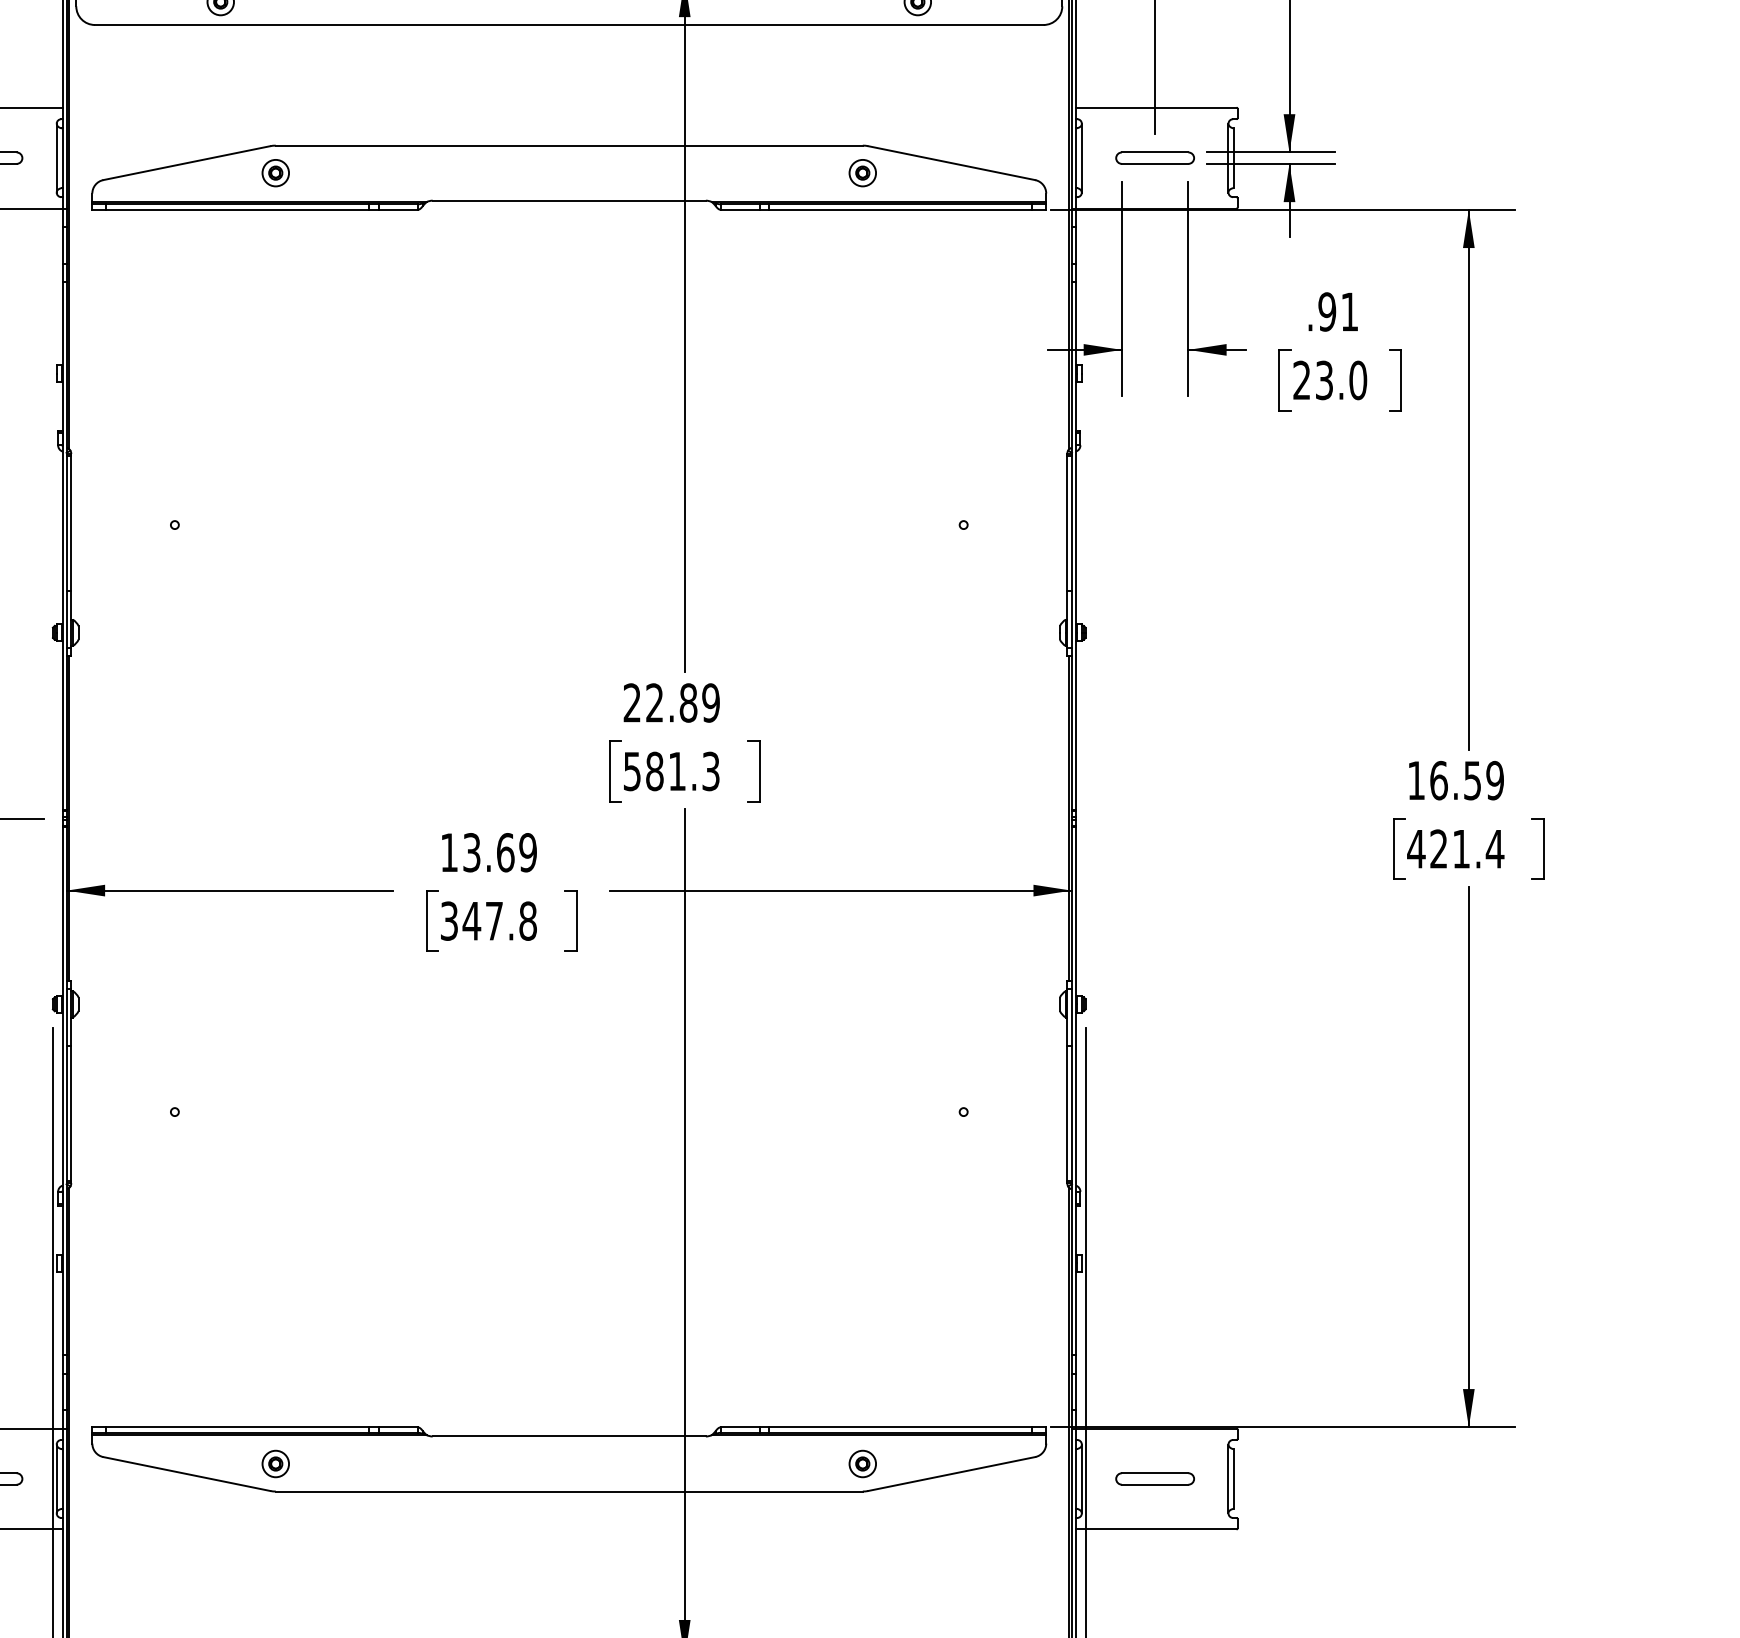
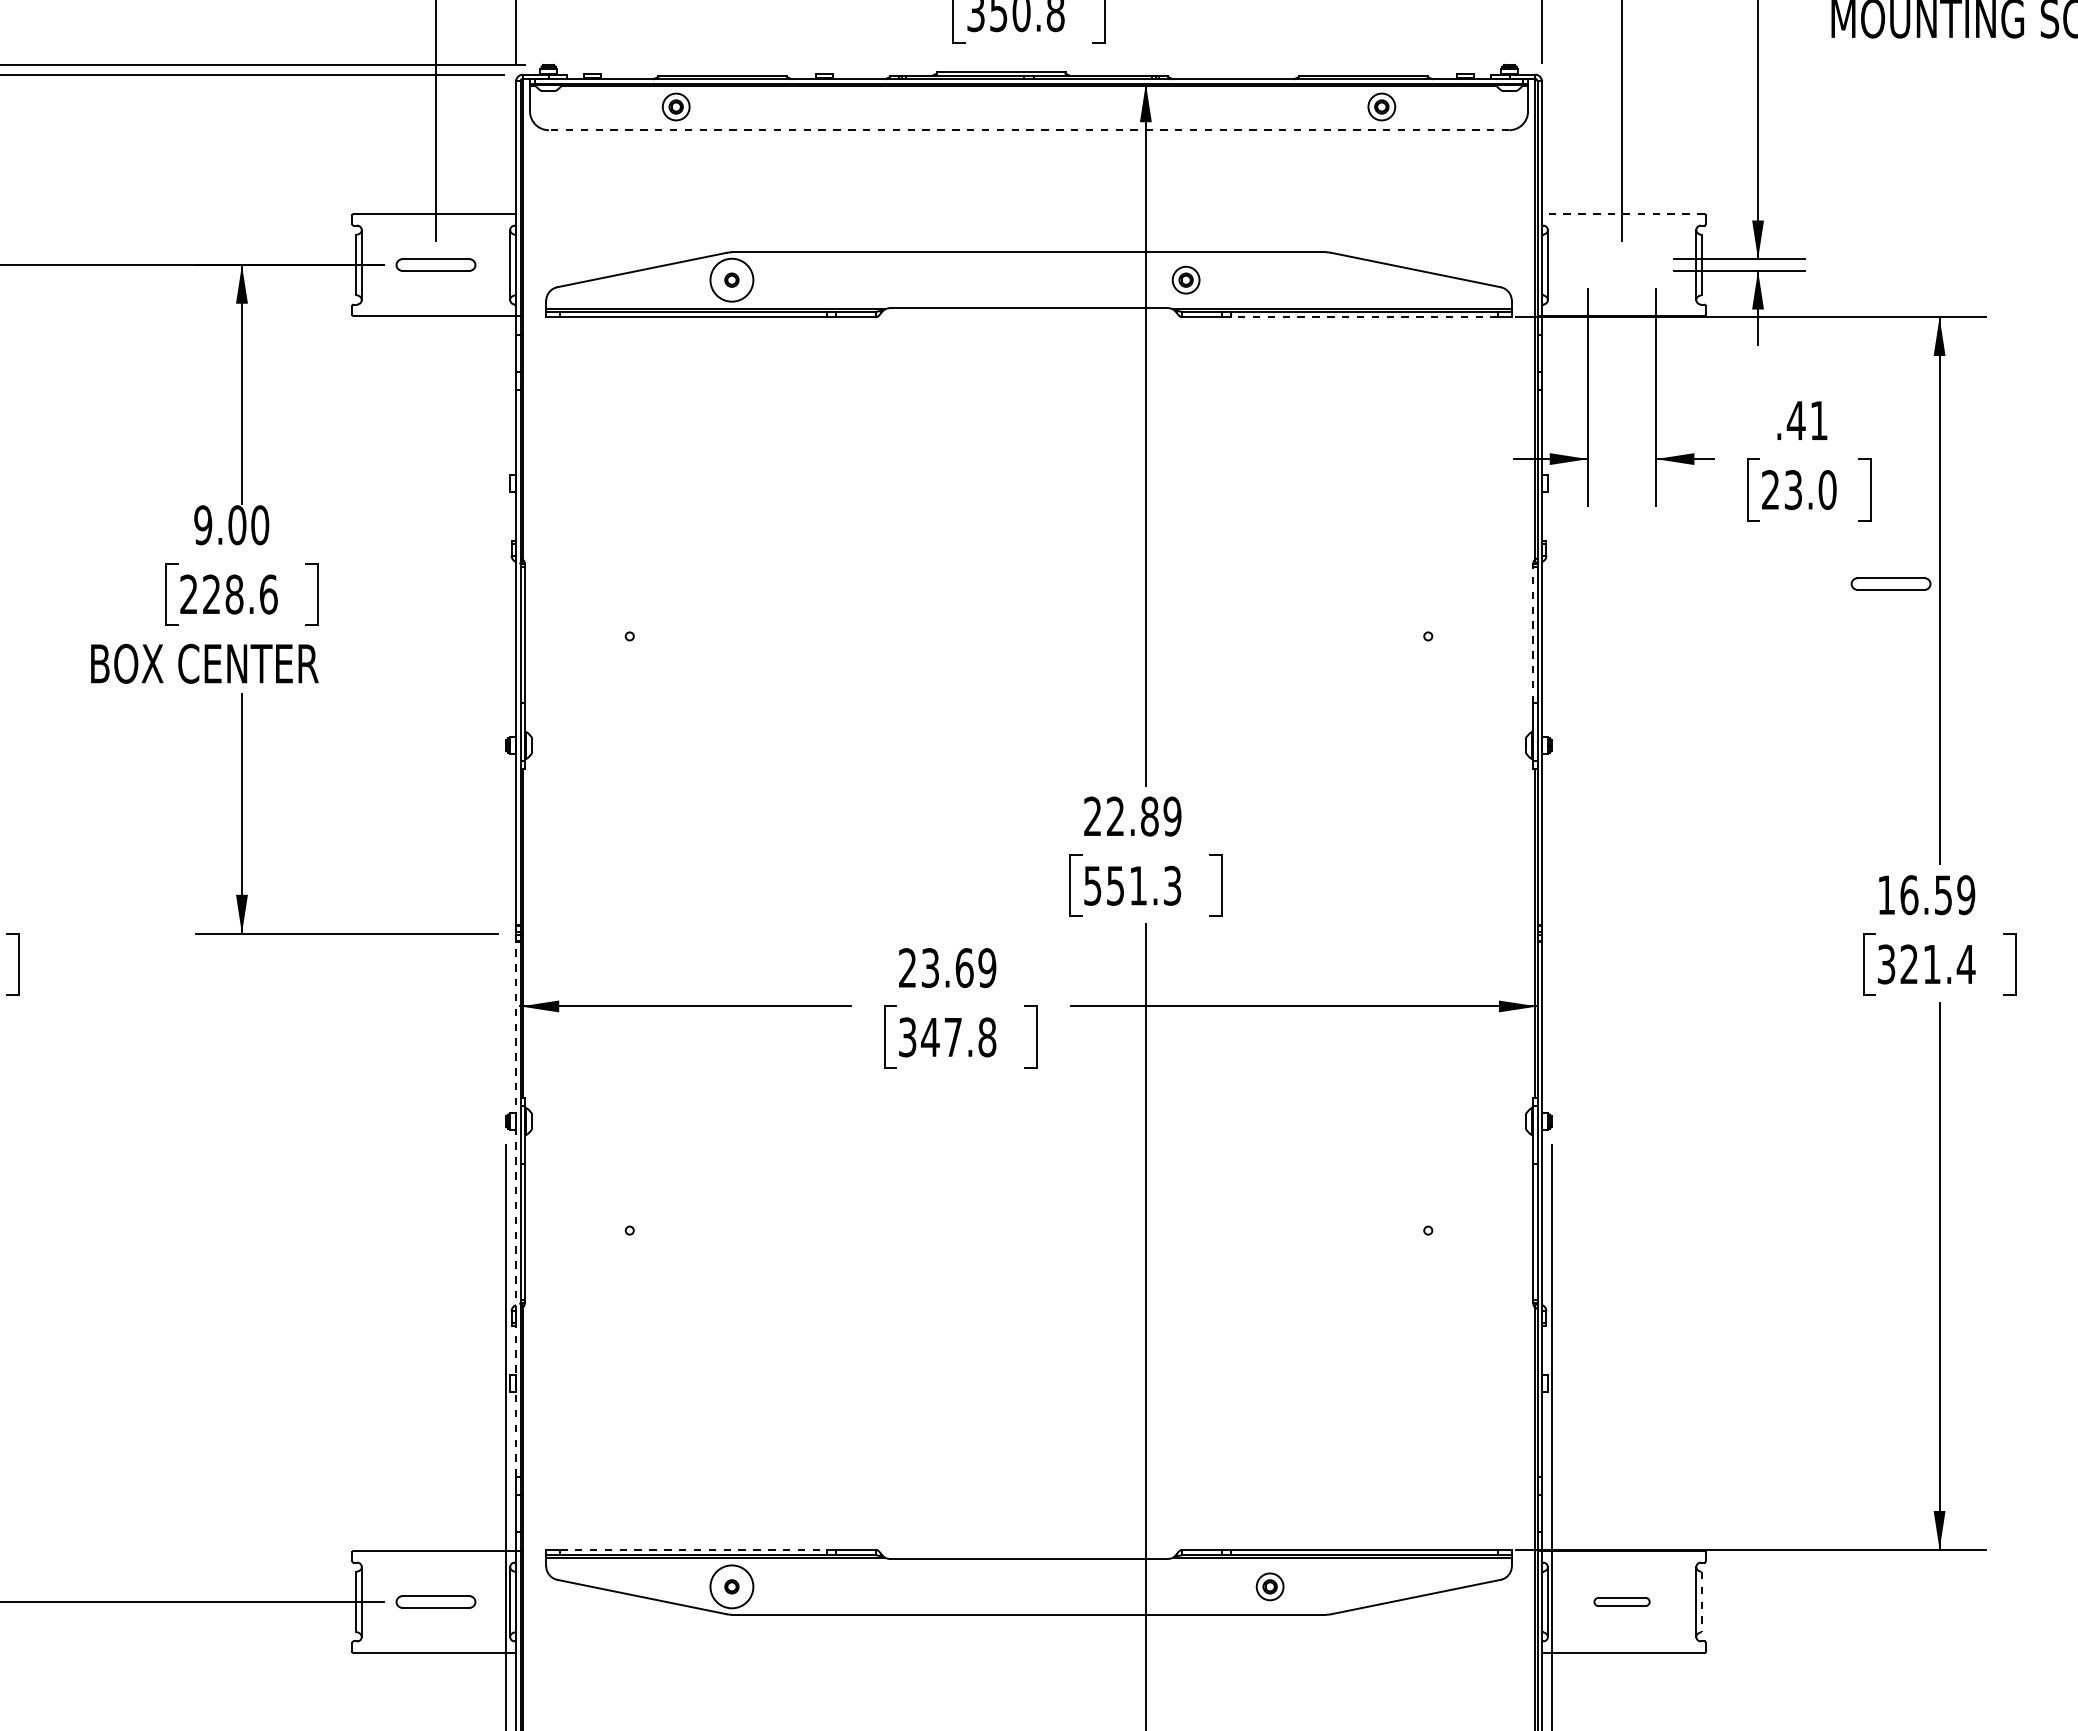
line: (568, 25) -> (1028, 130), solid -> dashed
line: (1155, 107) -> (1622, 213), solid -> dashed
part: (1154, 157) -> (1890, 583), moved
circle: (275, 172) -> (731, 279), size x1.6
part: (862, 172) -> (1185, 279), moved
line: (900, 209) -> (1364, 317), solid -> dashed
text: (1326, 311) -> (1795, 420), .91 -> .41
line: (1067, 523) -> (1533, 634), solid -> dashed
text: (654, 771) -> (1115, 885), 581.3 -> 551.3
text: (1416, 849) -> (1886, 964), 421.4 -> 321.4
text: (449, 852) -> (907, 967), 13.69 -> 23.69
line: (62, 1091) -> (516, 1209), solid -> dashed
line: (237, 1427) -> (693, 1549), solid -> dashed
circle: (275, 1463) -> (731, 1586), size x1.6
part: (862, 1463) -> (1269, 1586), moved
part: (1154, 1478) -> (1621, 1601), size x0.7
line: (1234, 1479) -> (1702, 1602), solid -> dashed

